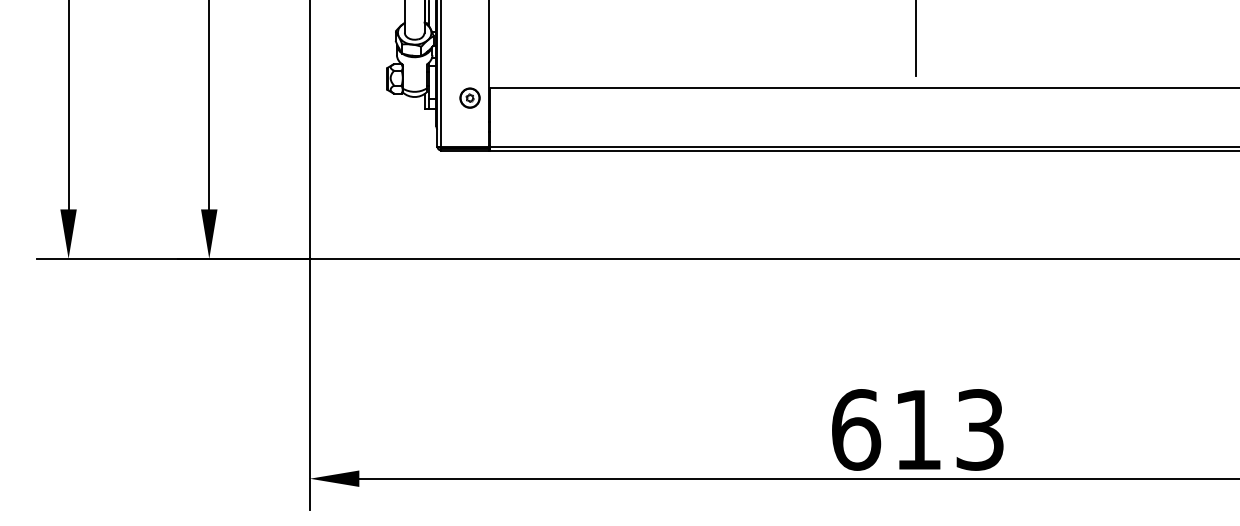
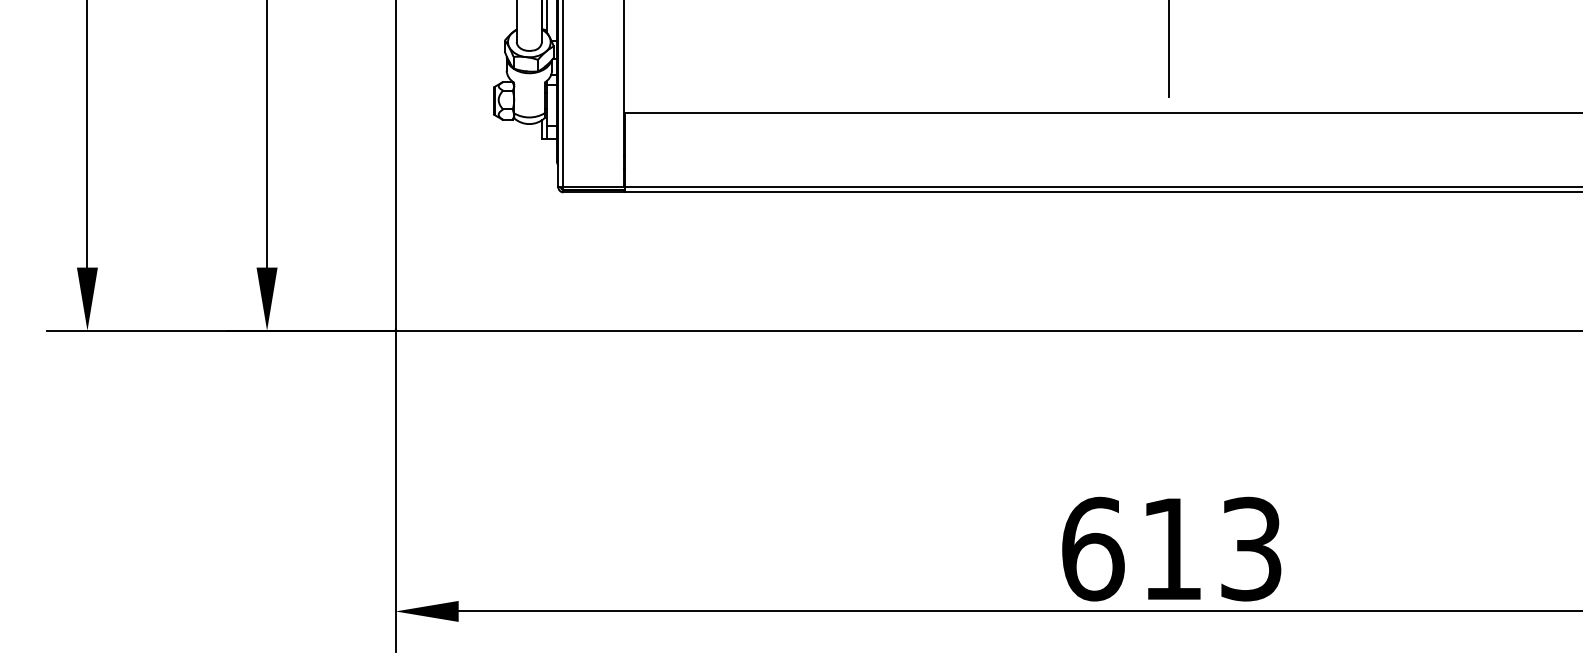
part: (469, 97) -> (599, 124), removed

